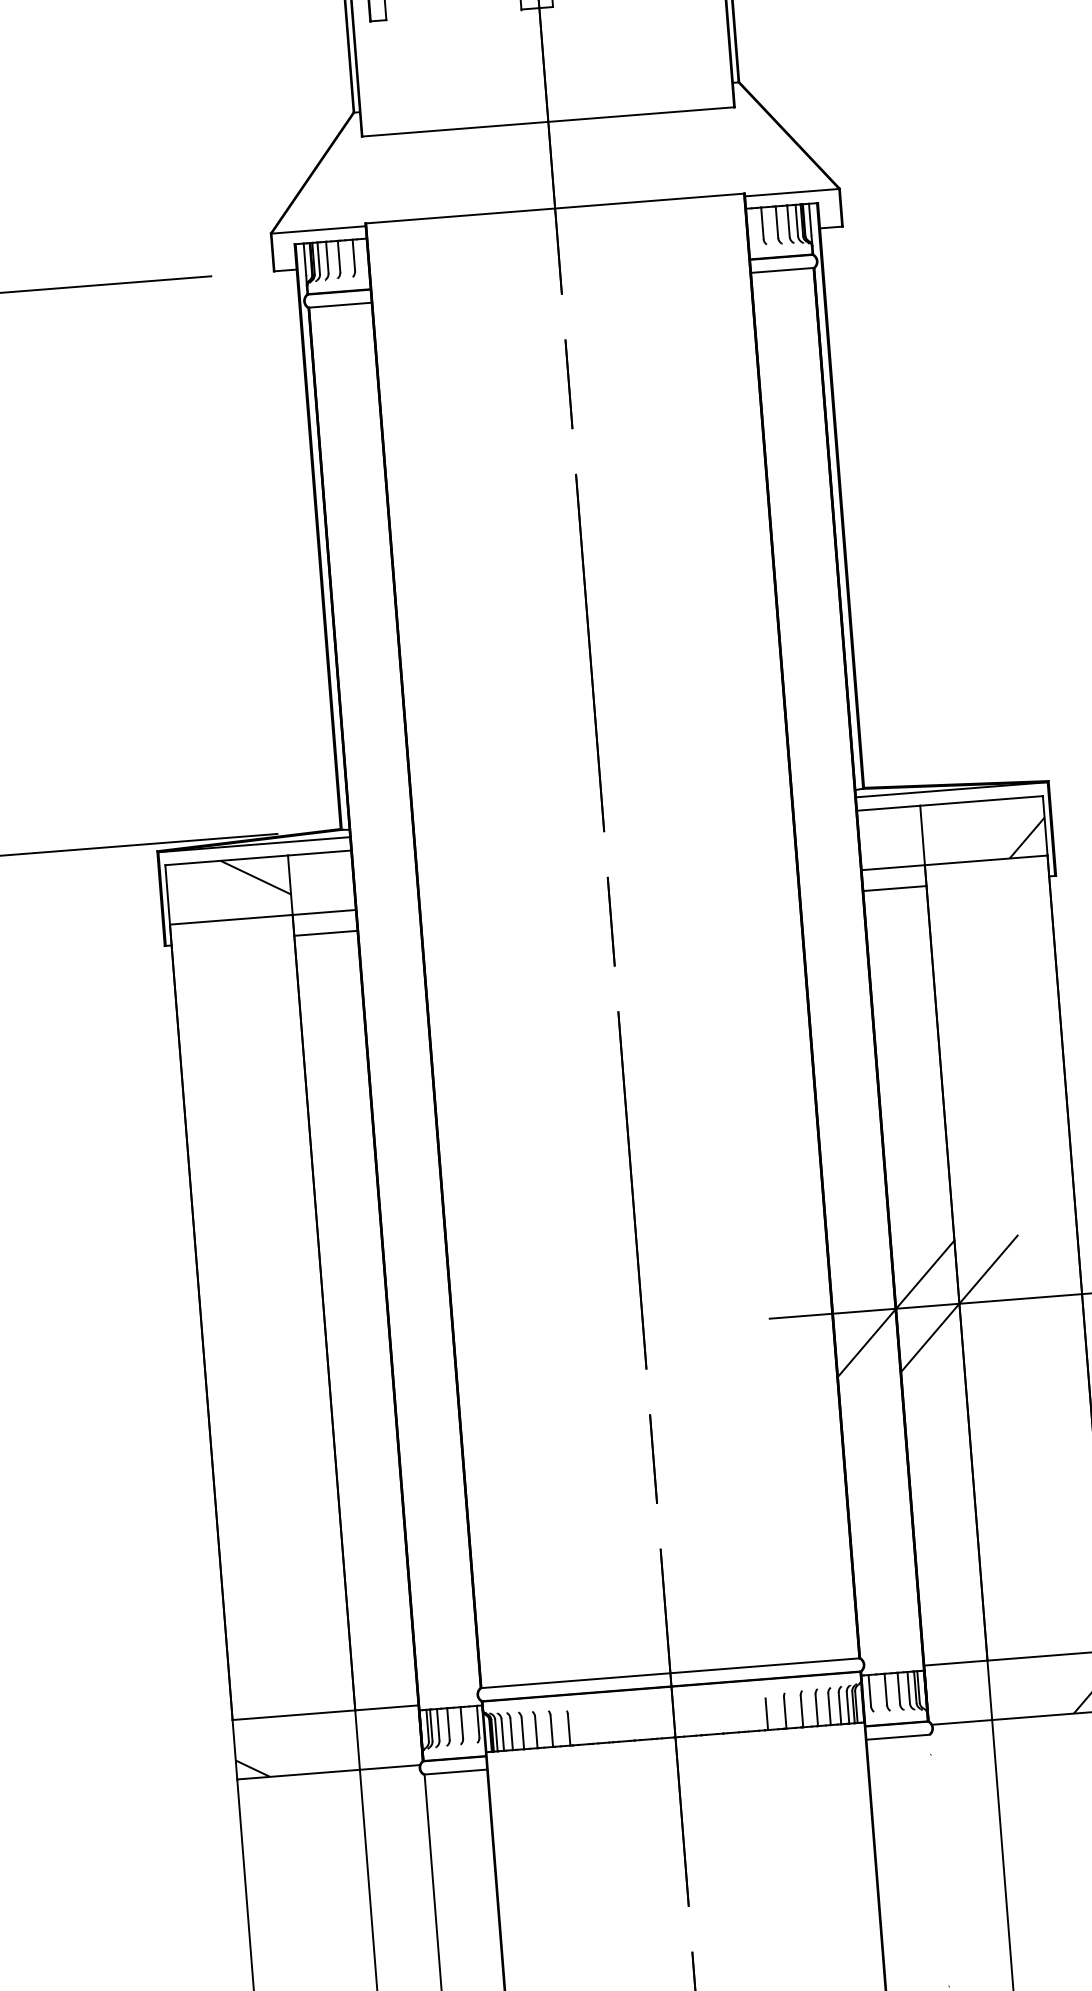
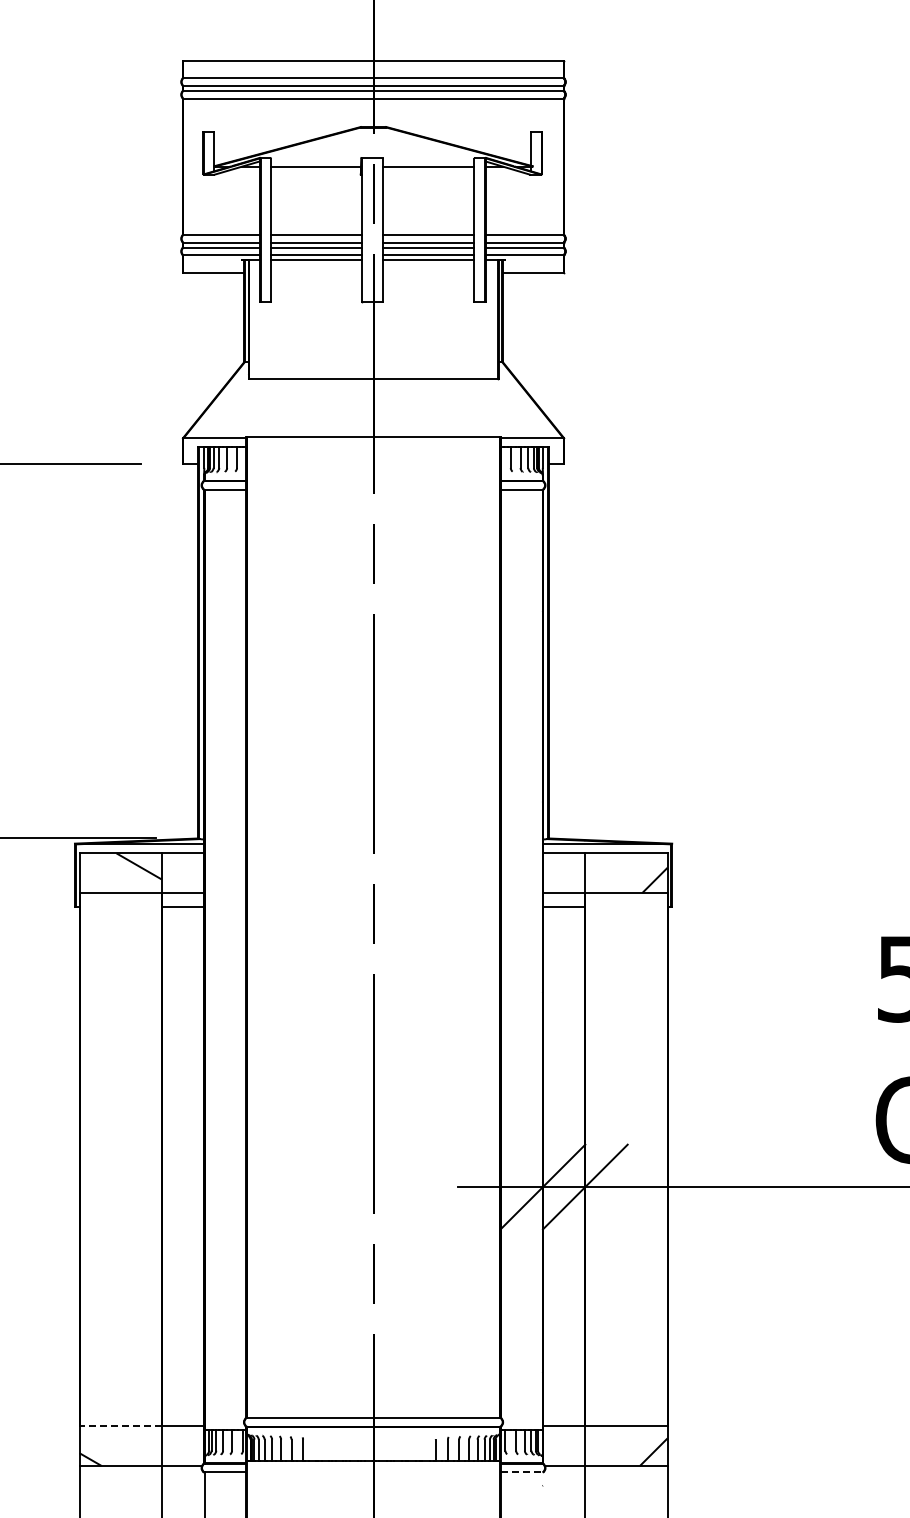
line: (293, 1715) -> (120, 1426), solid -> dashed
line: (897, 1737) -> (521, 1472), solid -> dashed

